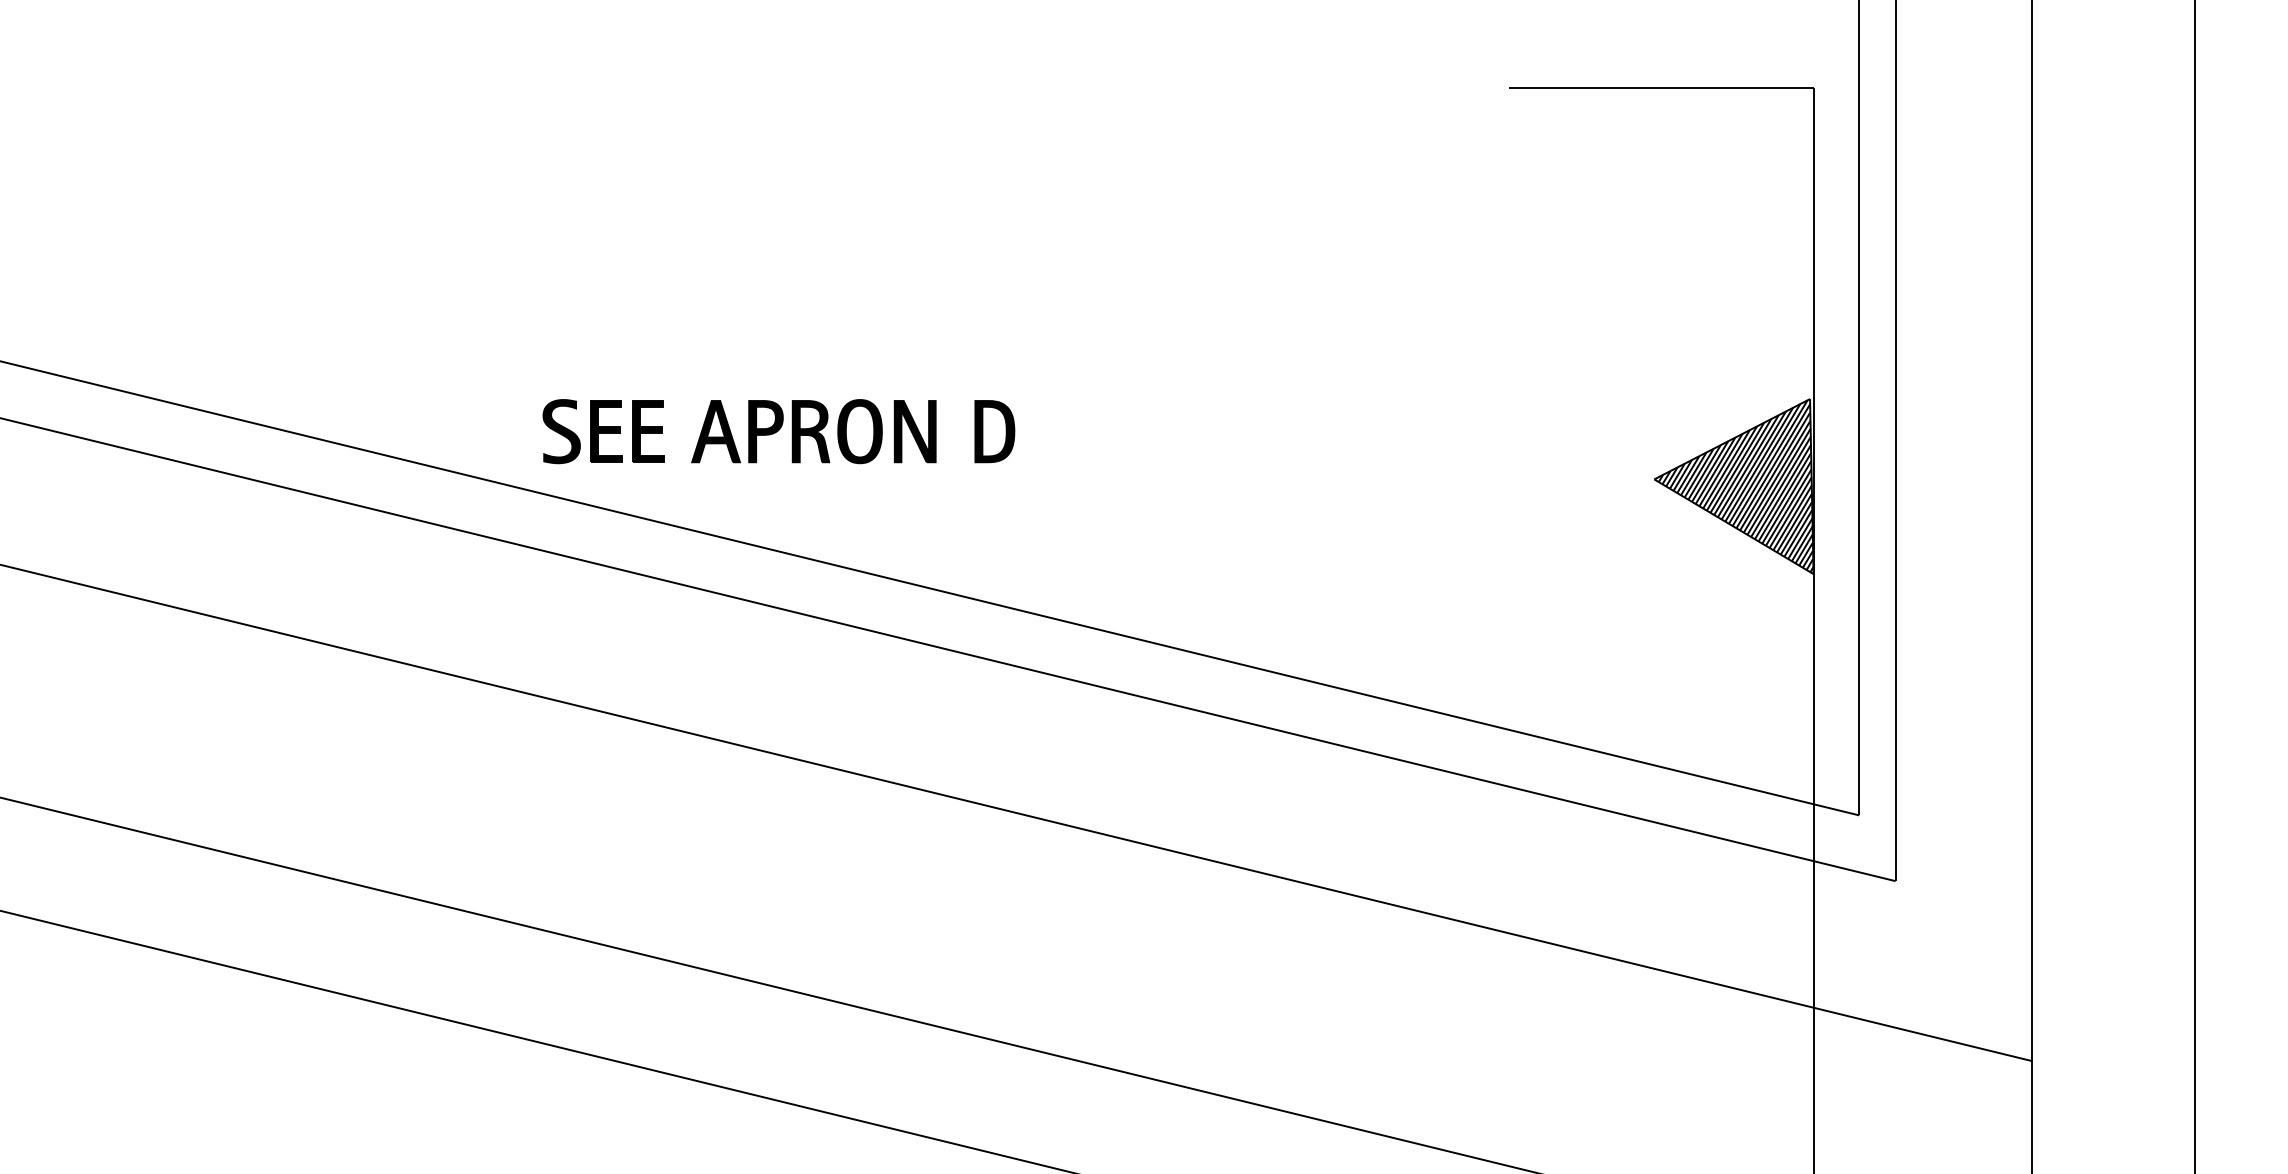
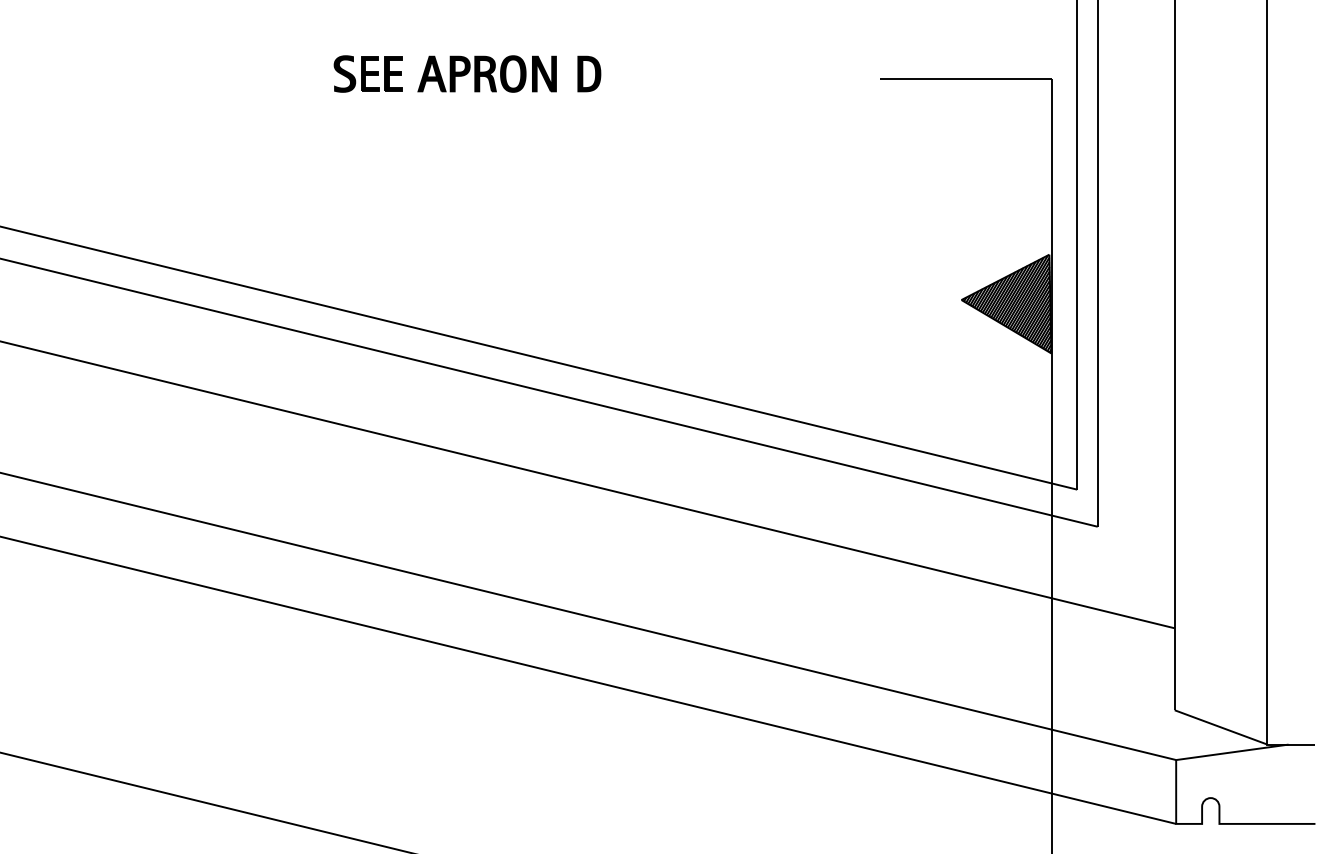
part: (778, 430) -> (467, 73), moved

